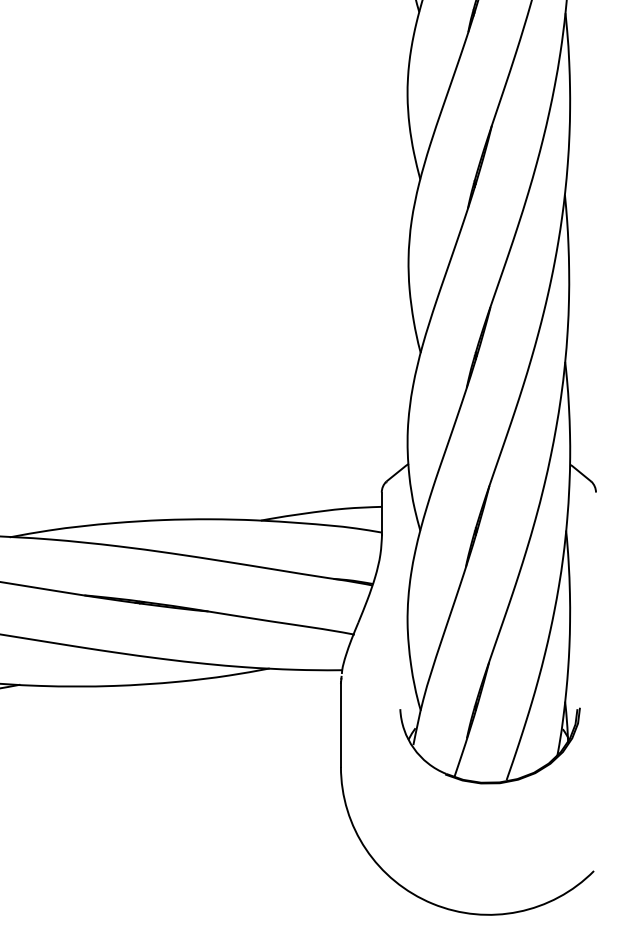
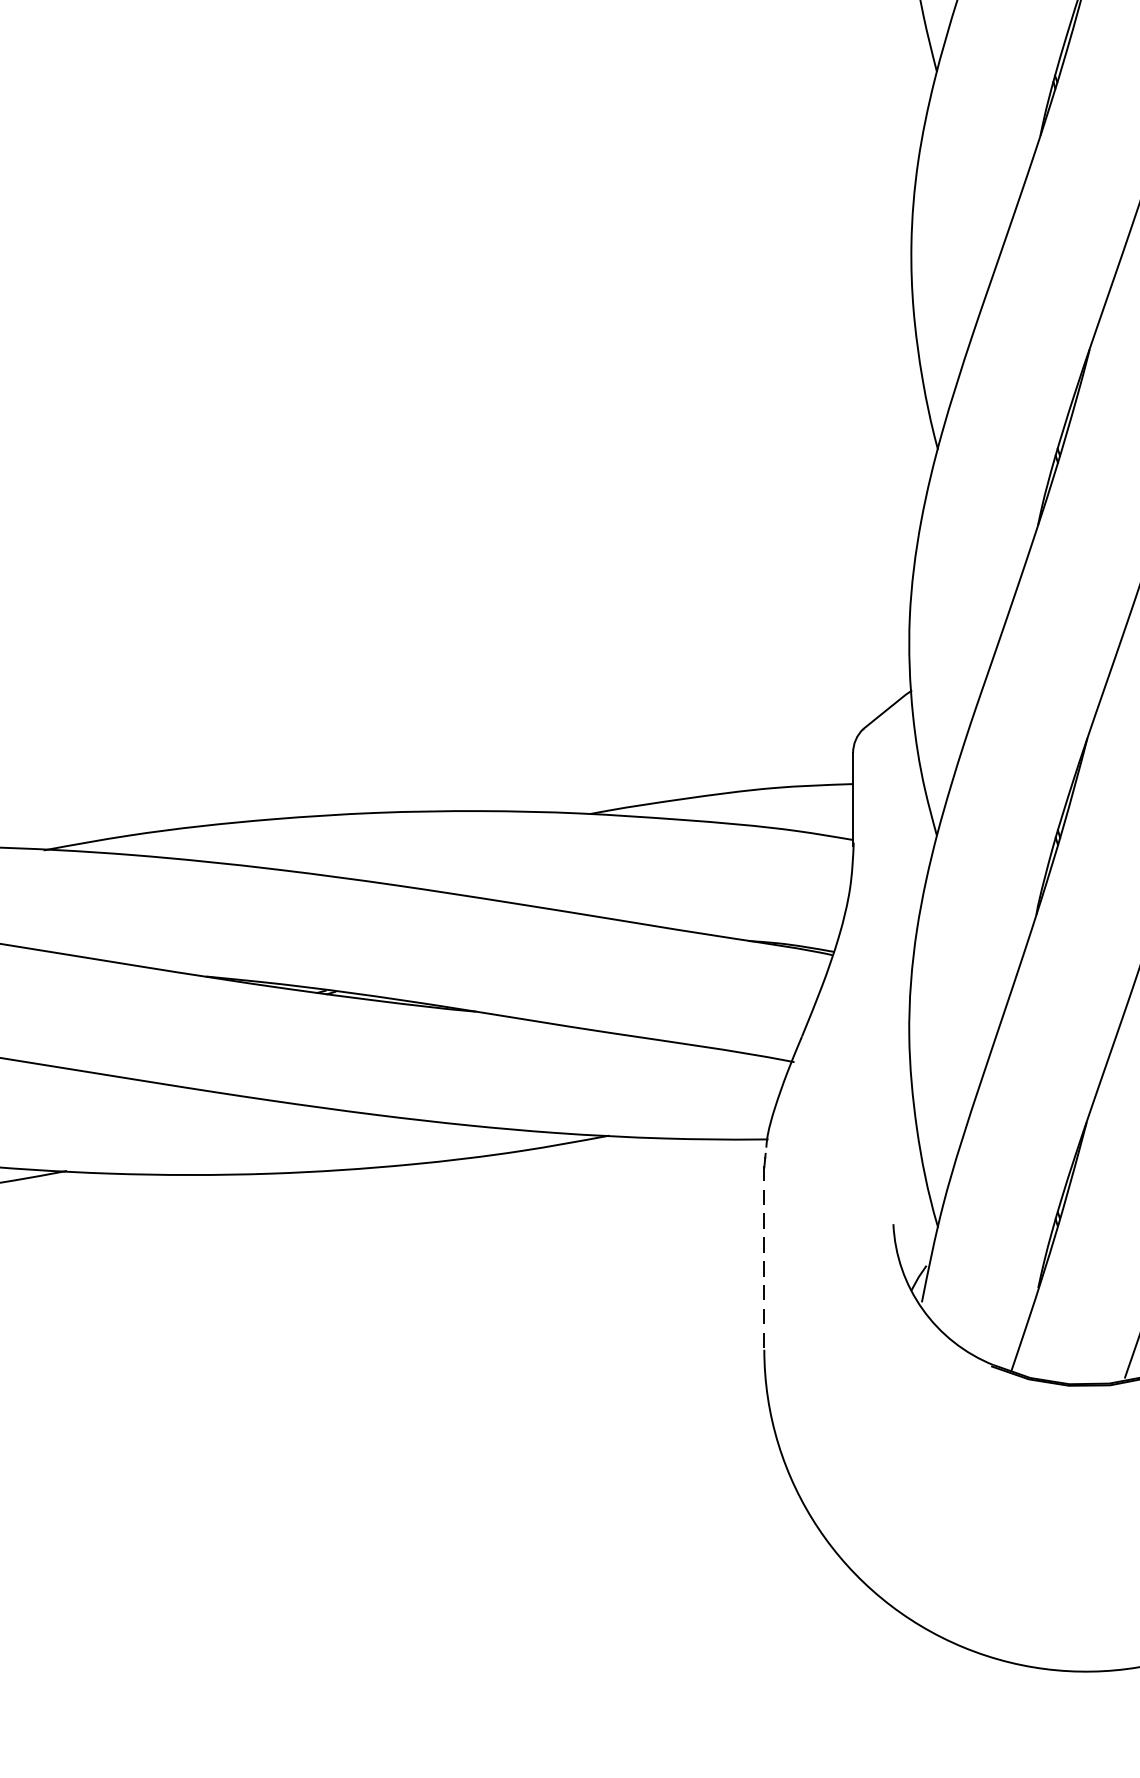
line: (340, 725) -> (763, 1259), solid -> dashed

